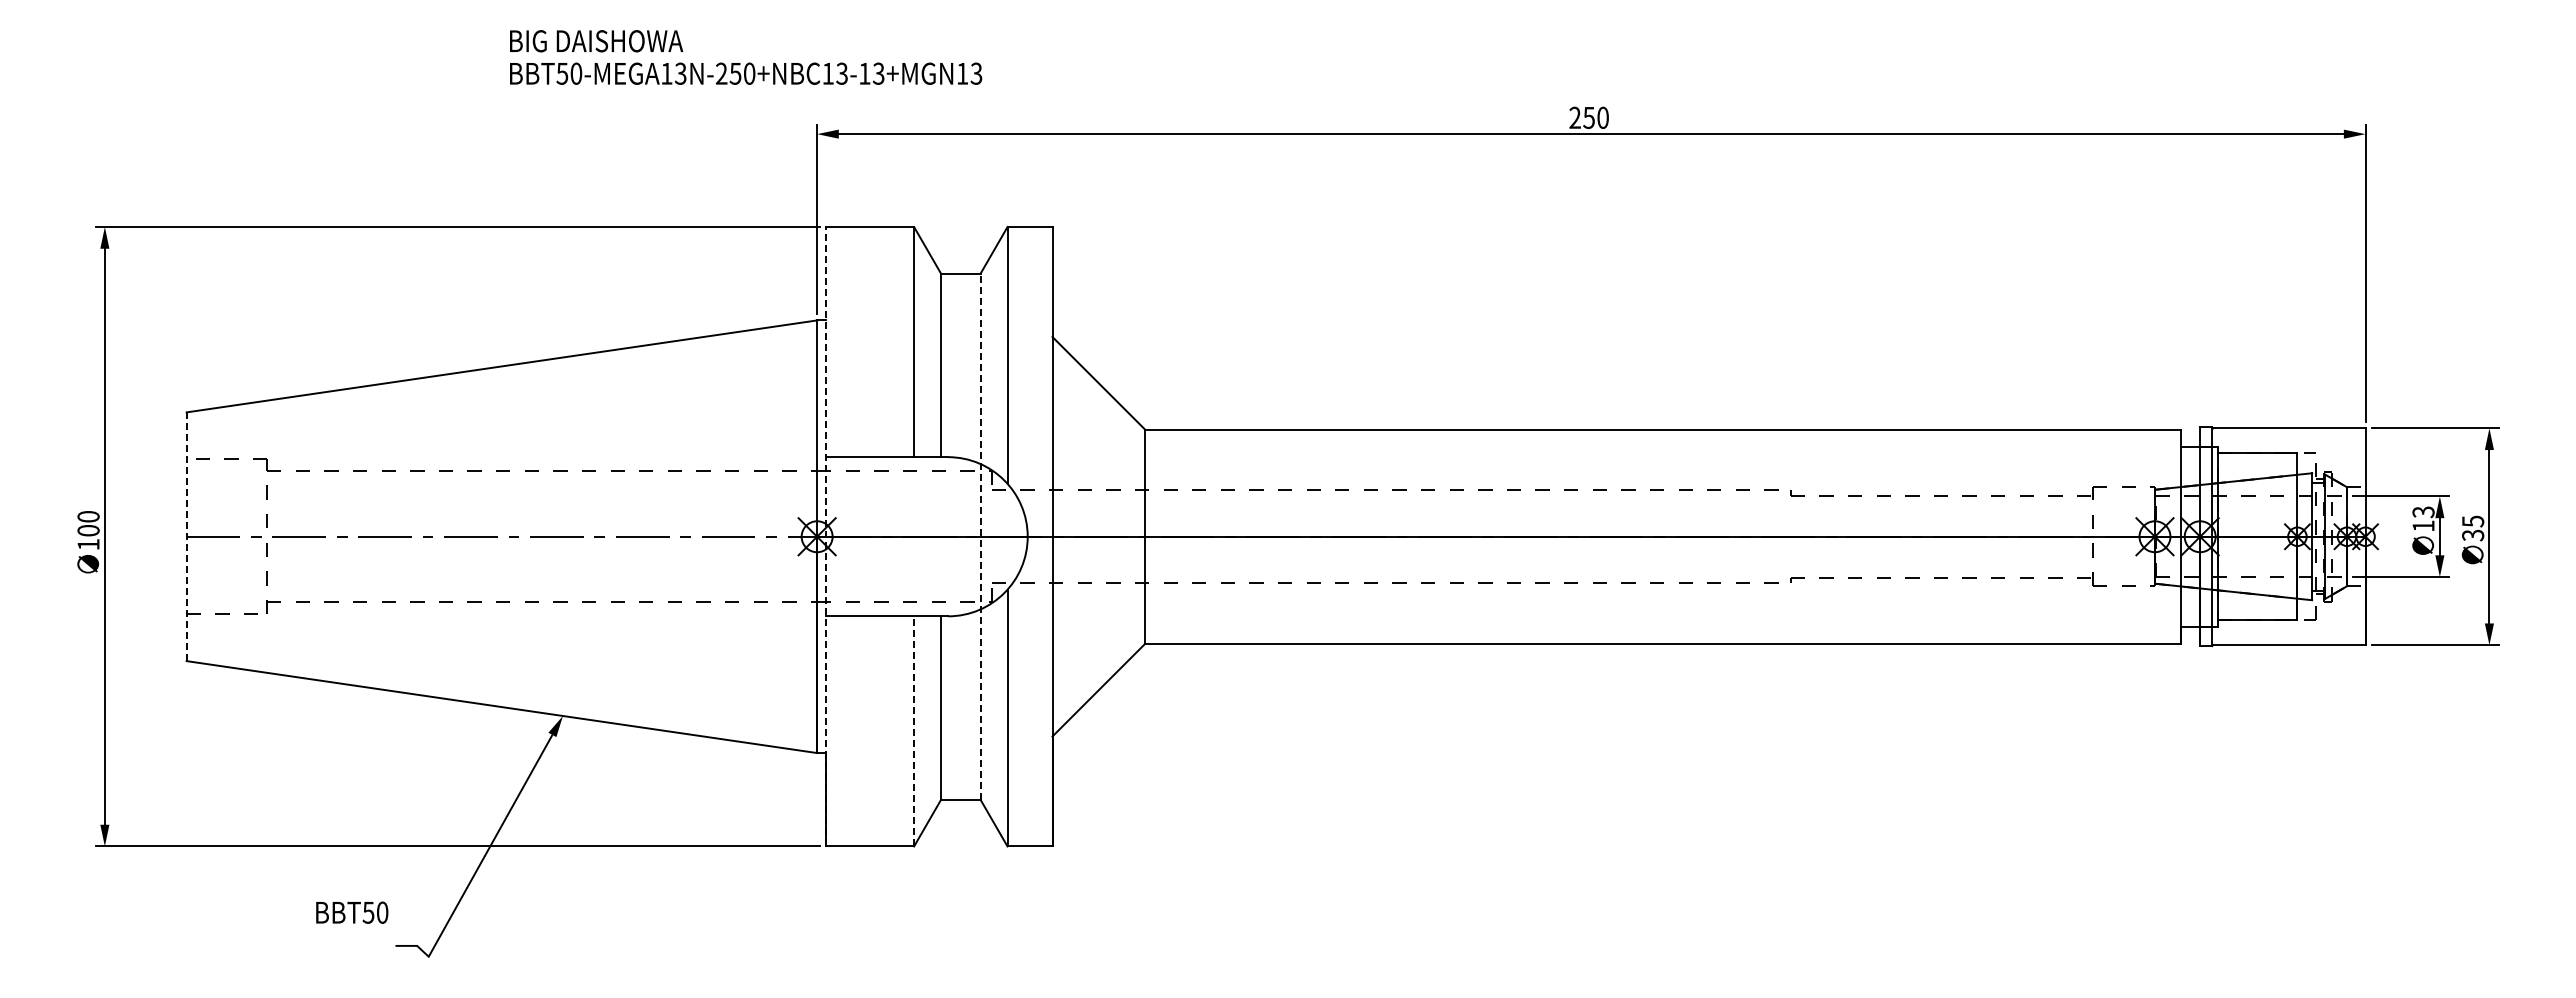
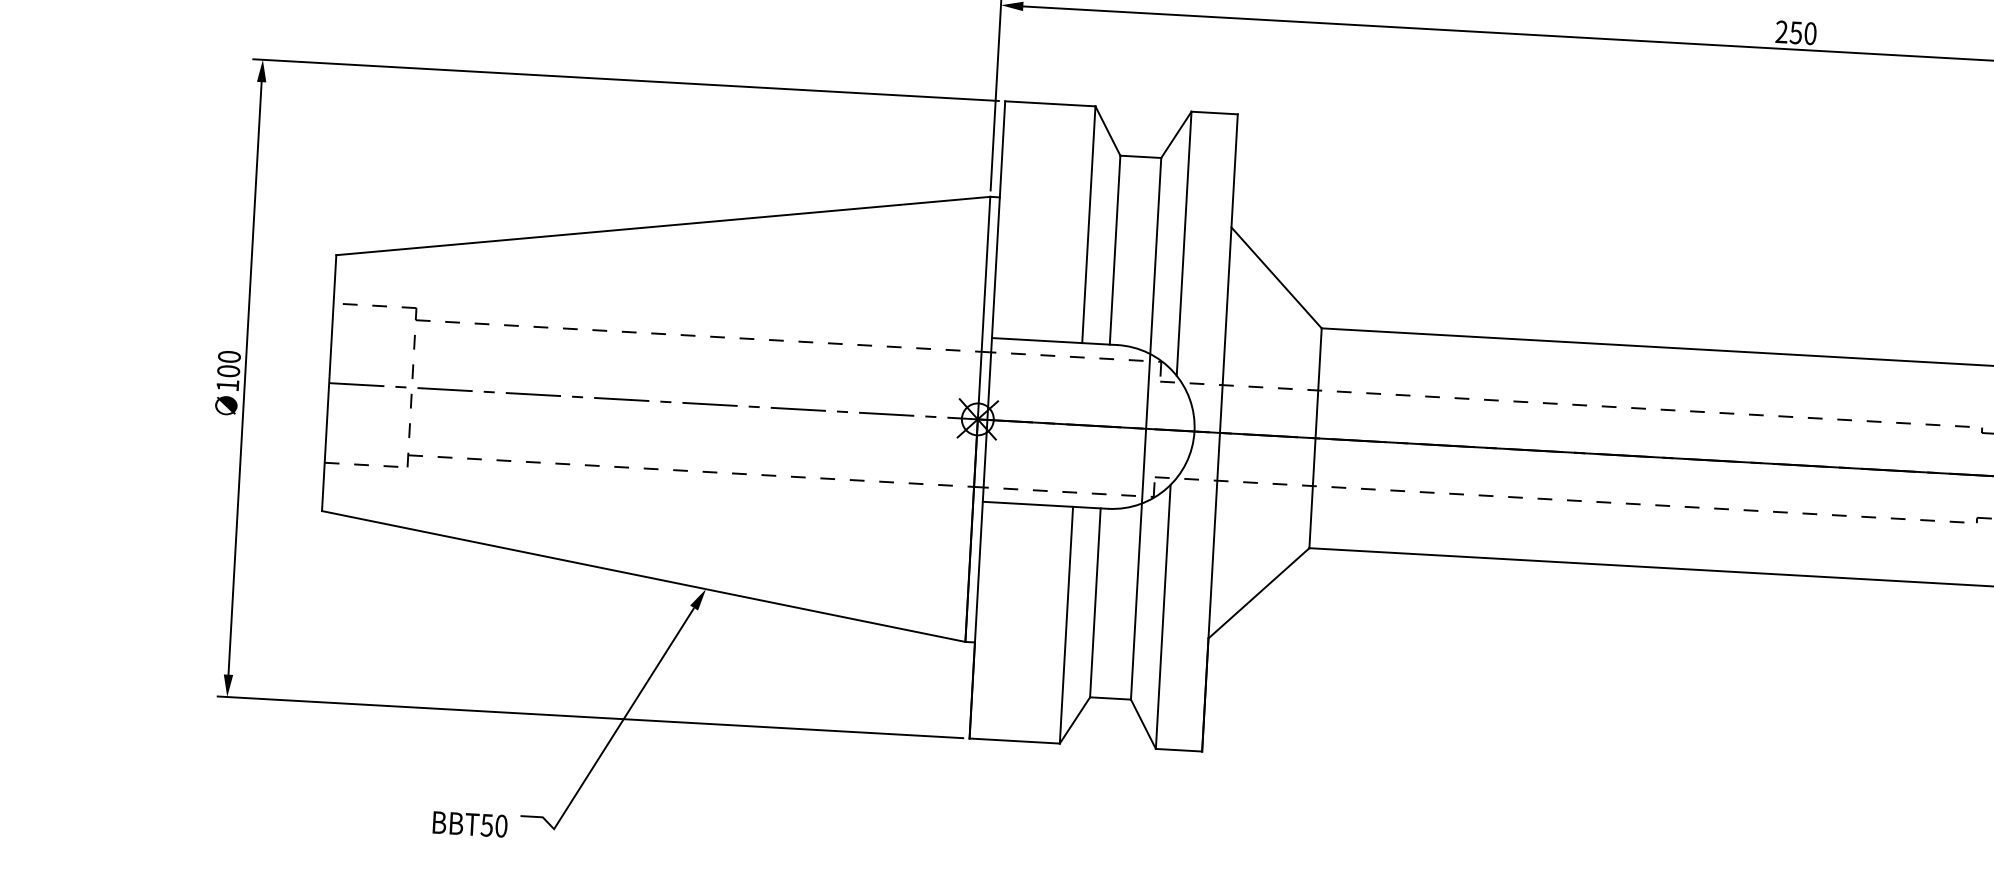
line: (826, 536) -> (987, 419), dashed -> solid
line: (980, 536) -> (1145, 428), dashed -> solid
line: (186, 537) -> (328, 383), dashed -> solid
line: (914, 730) -> (1066, 624), dashed -> solid
text: (352, 912) -> (470, 824), moved

